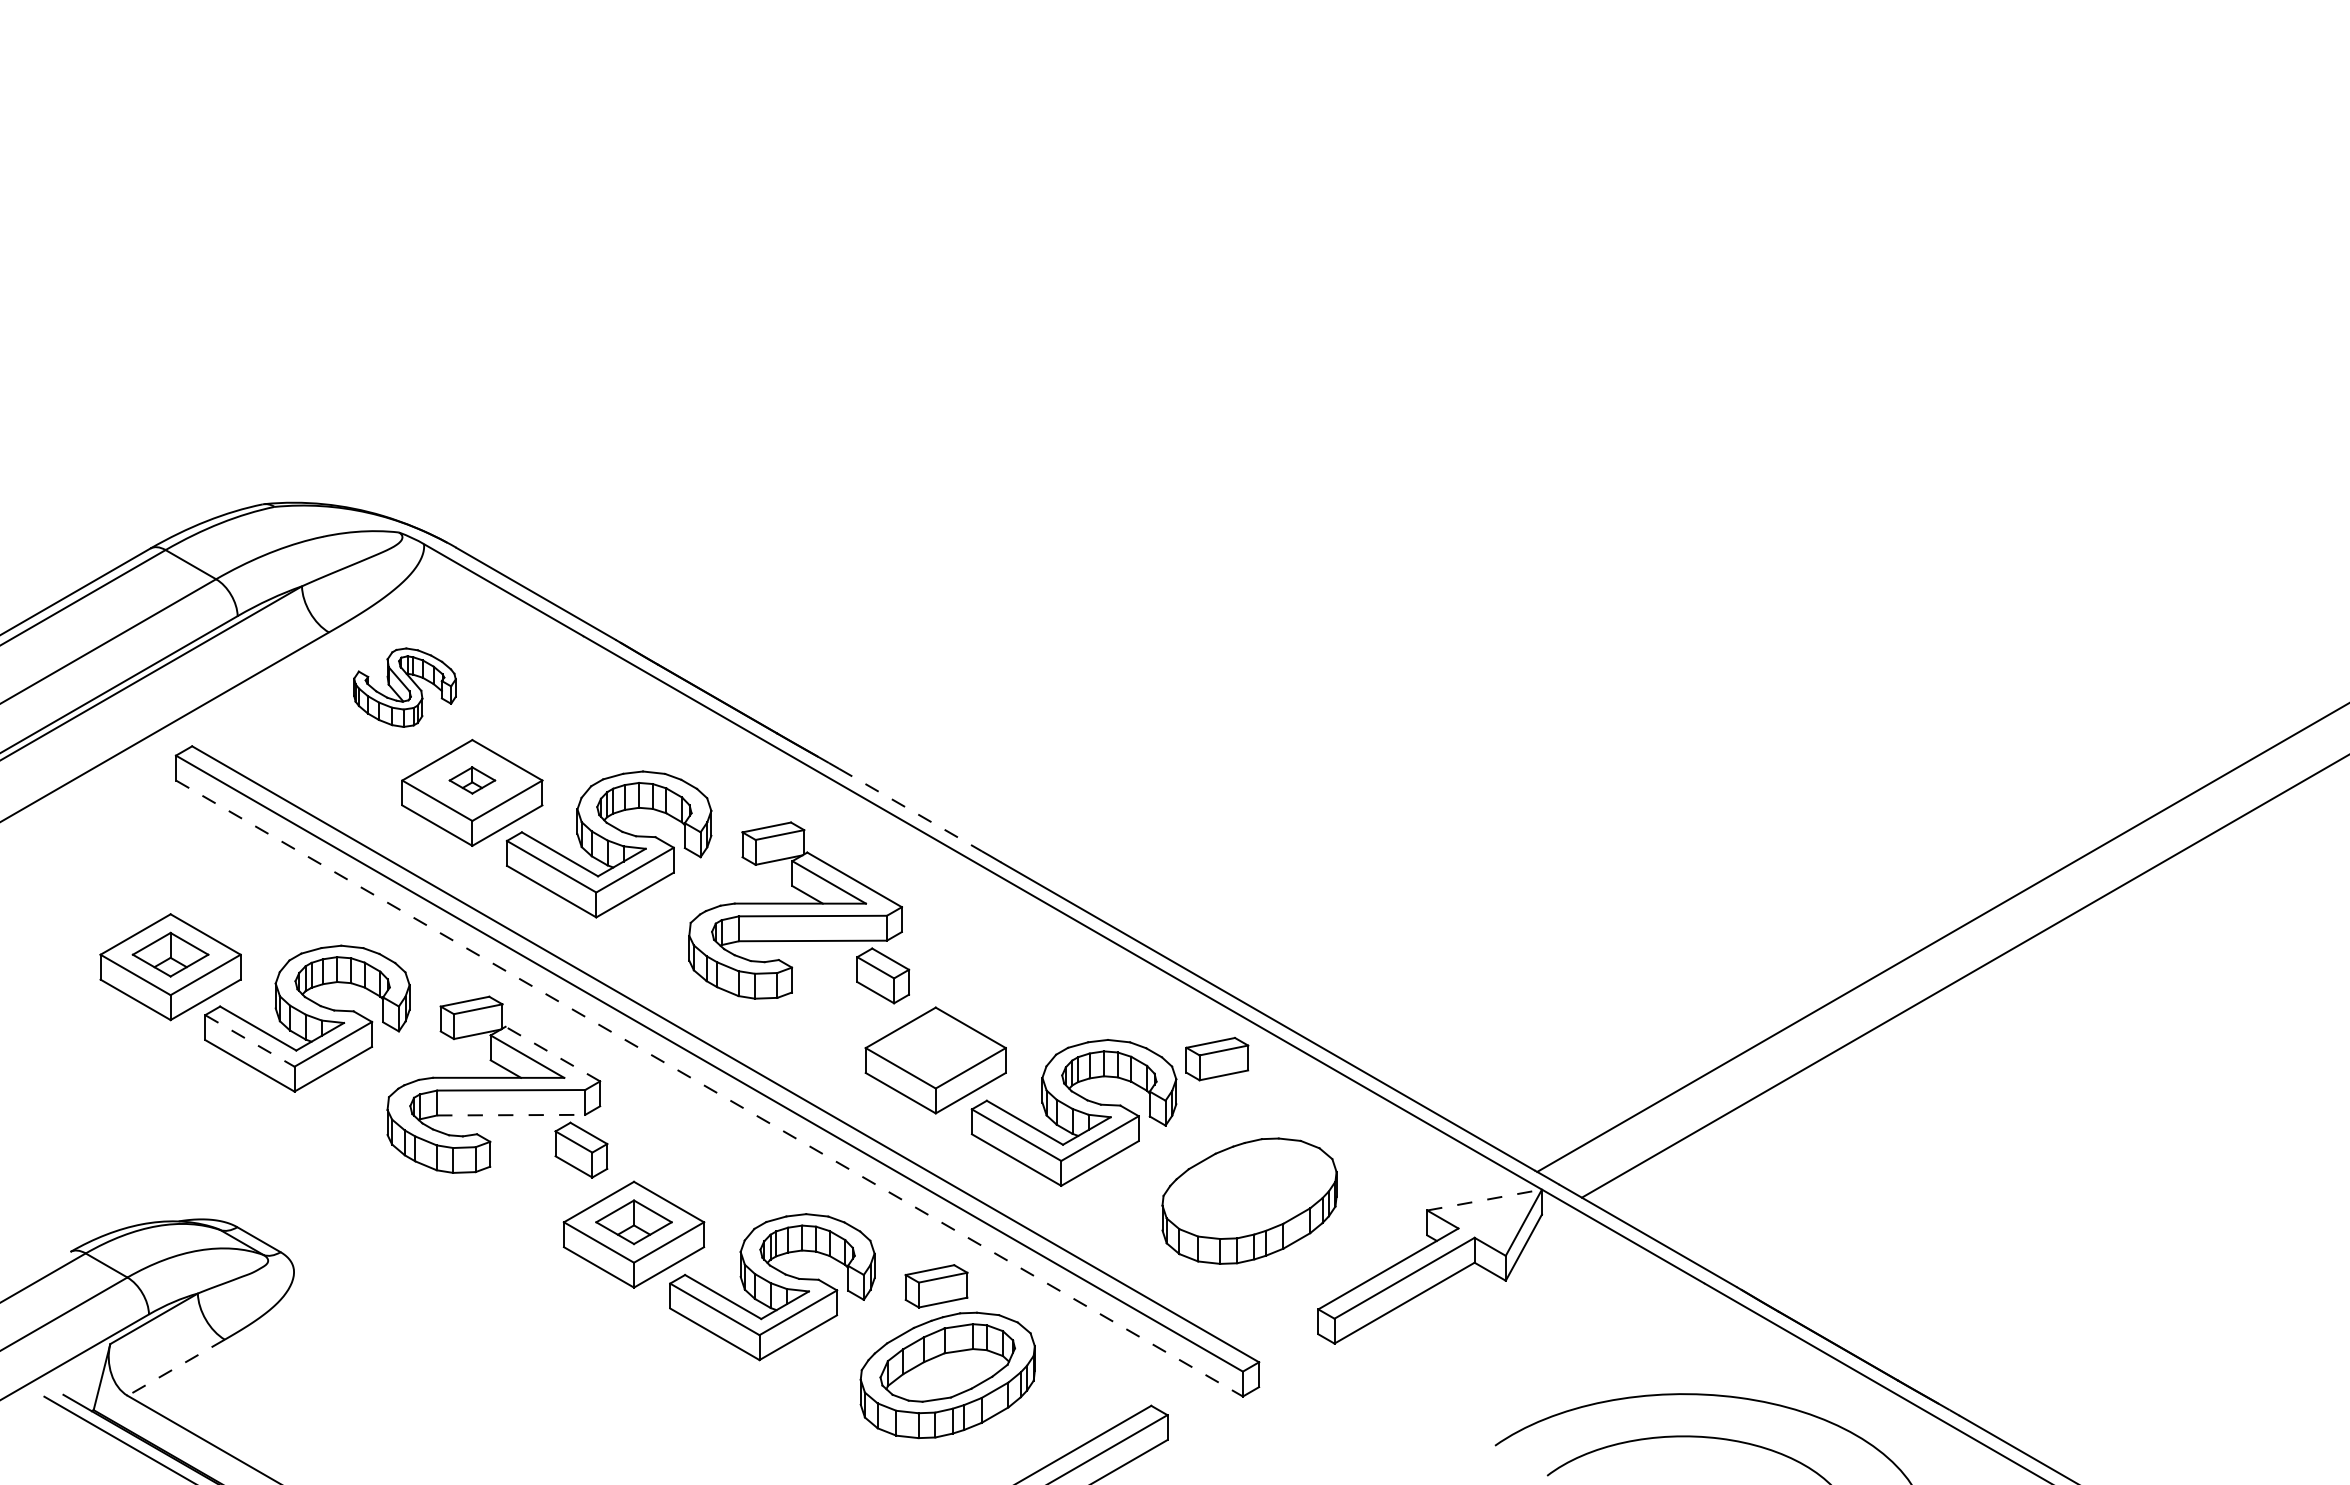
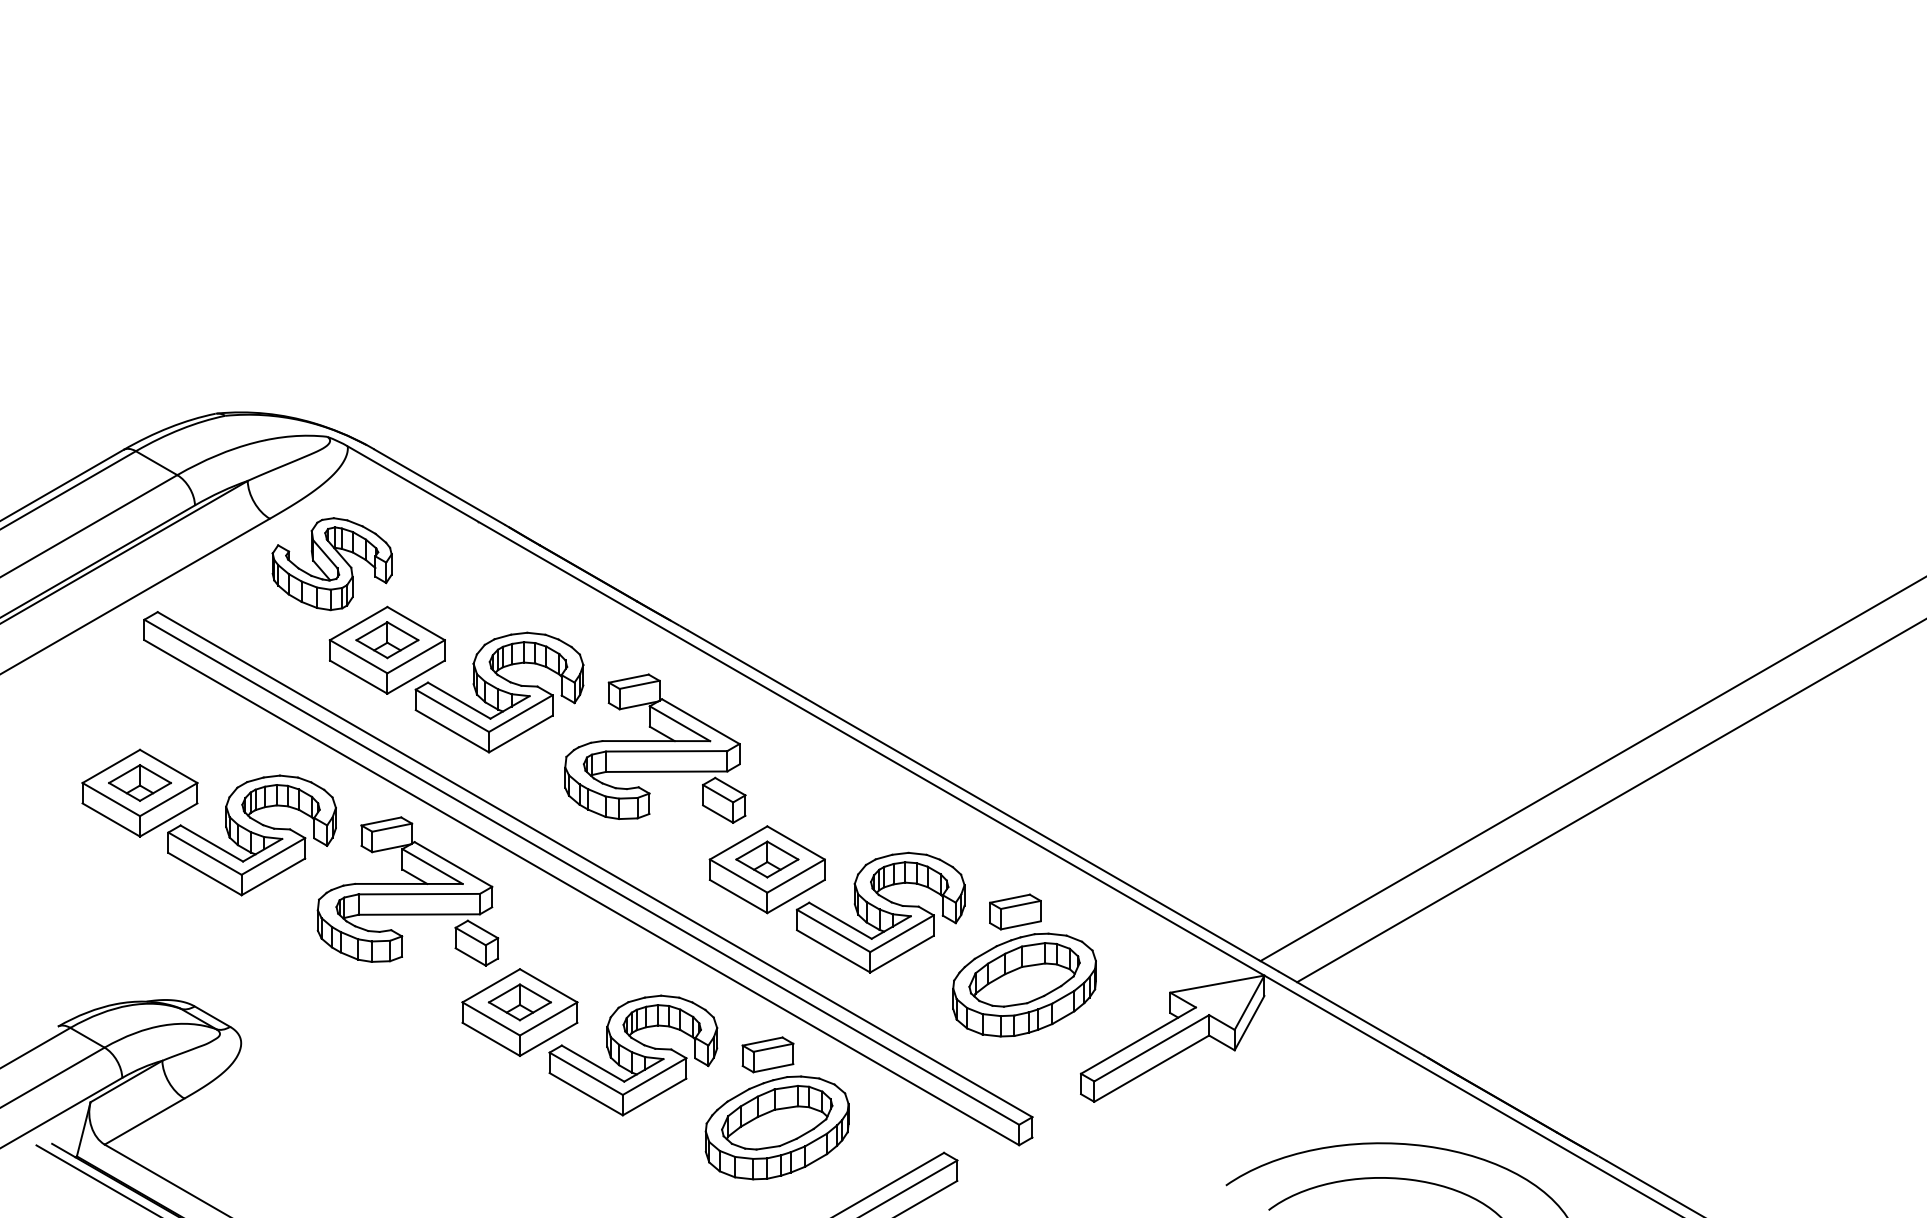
part: (404, 687) -> (331, 563), size x1.43
part: (472, 780) -> (387, 640), size x1.67
line: (910, 810) -> (746, 664), dashed -> solid
line: (249, 1040) -> (204, 853), dashed -> solid
part: (935, 1047) -> (767, 859), added
line: (552, 1054) -> (453, 864), dashed -> solid
part: (1217, 1059) -> (1015, 912), moved
line: (709, 1088) -> (581, 892), dashed -> solid
line: (511, 1115) -> (419, 914), dashed -> solid
part: (1249, 1188) -> (1024, 974), added
line: (1485, 1199) -> (1218, 983), dashed -> solid
line: (175, 1367) -> (144, 1121), dashed -> solid

